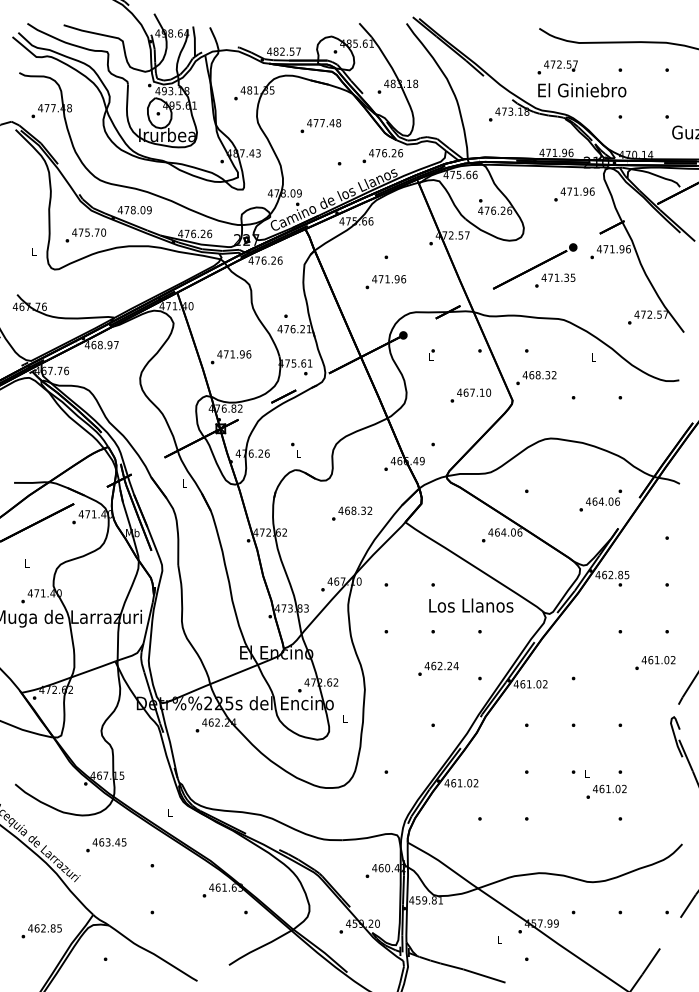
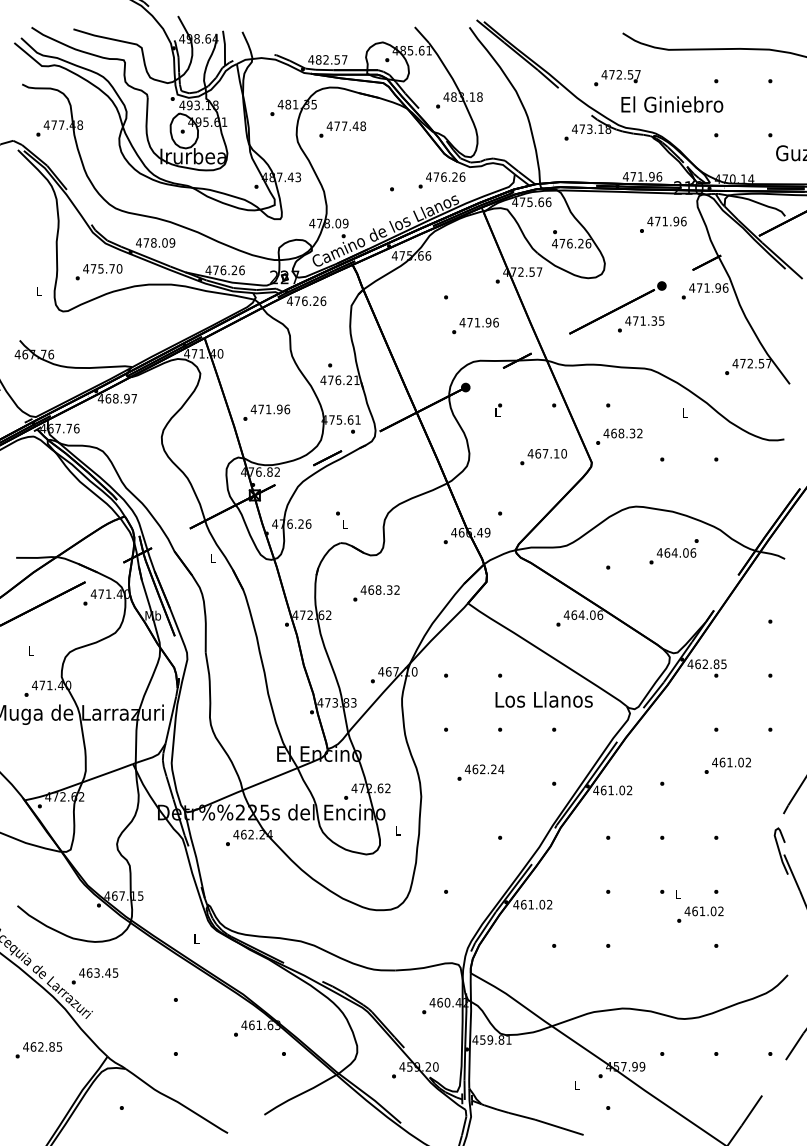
text: (557, 67) -> (617, 78), moved
text: (320, 125) -> (342, 128), moved
text: (385, 282) -> (475, 326), moved
text: (600, 500) -> (673, 551), moved
text: (352, 513) -> (376, 593), moved
text: (655, 662) -> (727, 765), moved
text: (438, 668) -> (480, 772), moved
text: (106, 845) -> (95, 976), moved
text: (41, 931) -> (38, 1050), moved

